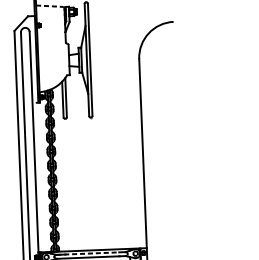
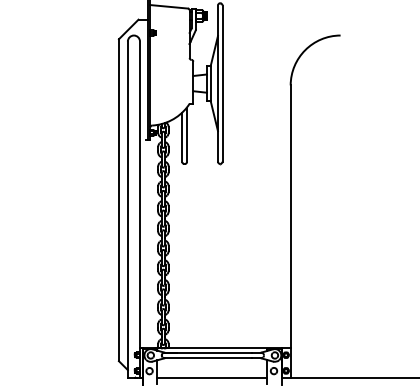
line: (49, 5) -> (169, 6), dashed -> solid
line: (87, 253) -> (208, 352), dashed -> solid

